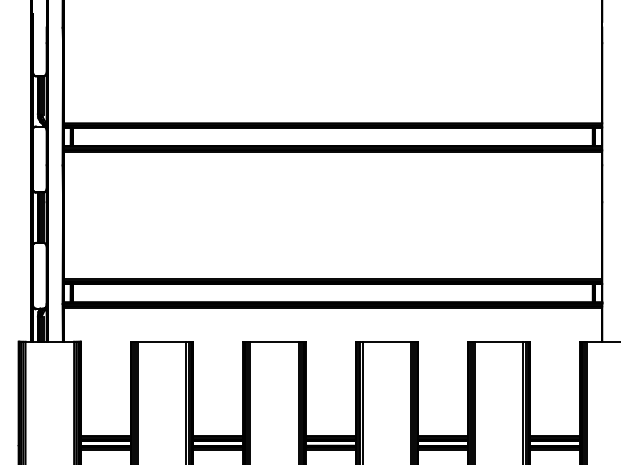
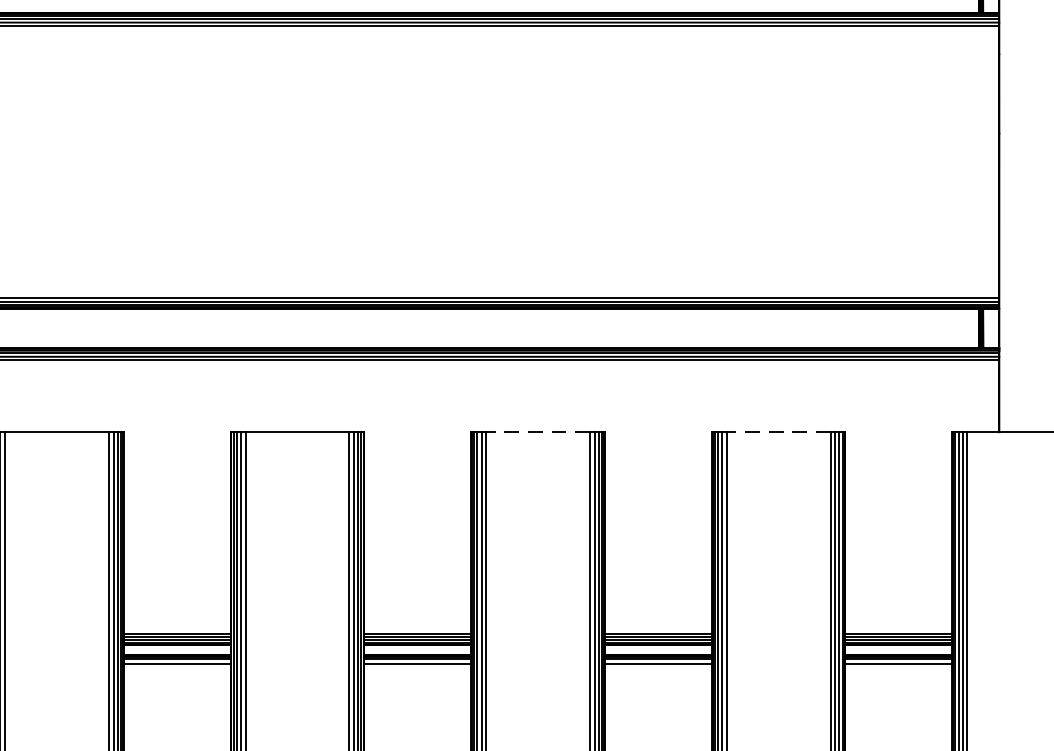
line: (386, 341) -> (537, 431), solid -> dashed
line: (498, 341) -> (777, 431), solid -> dashed

